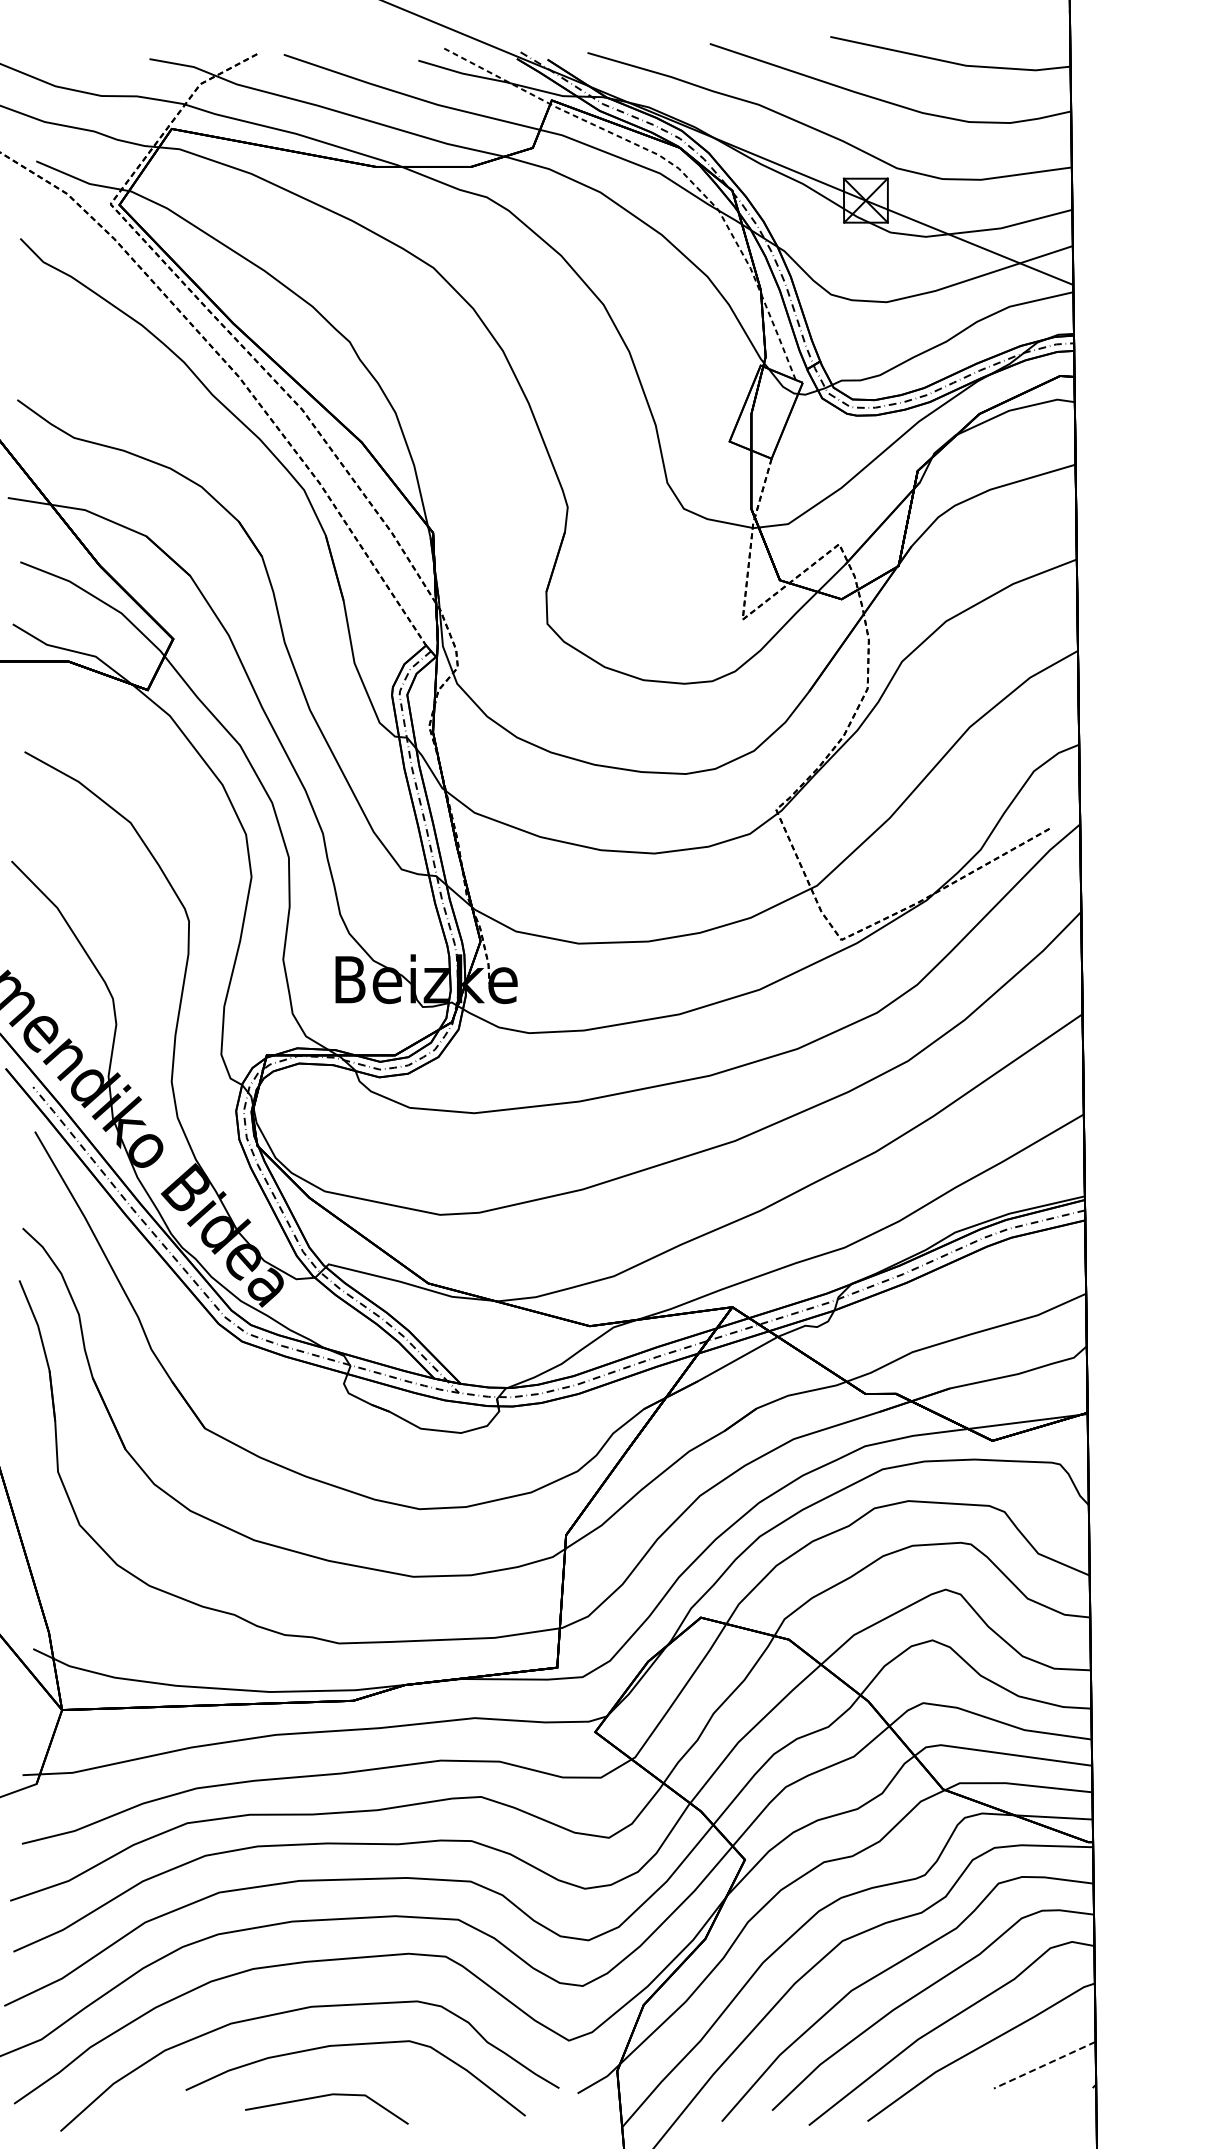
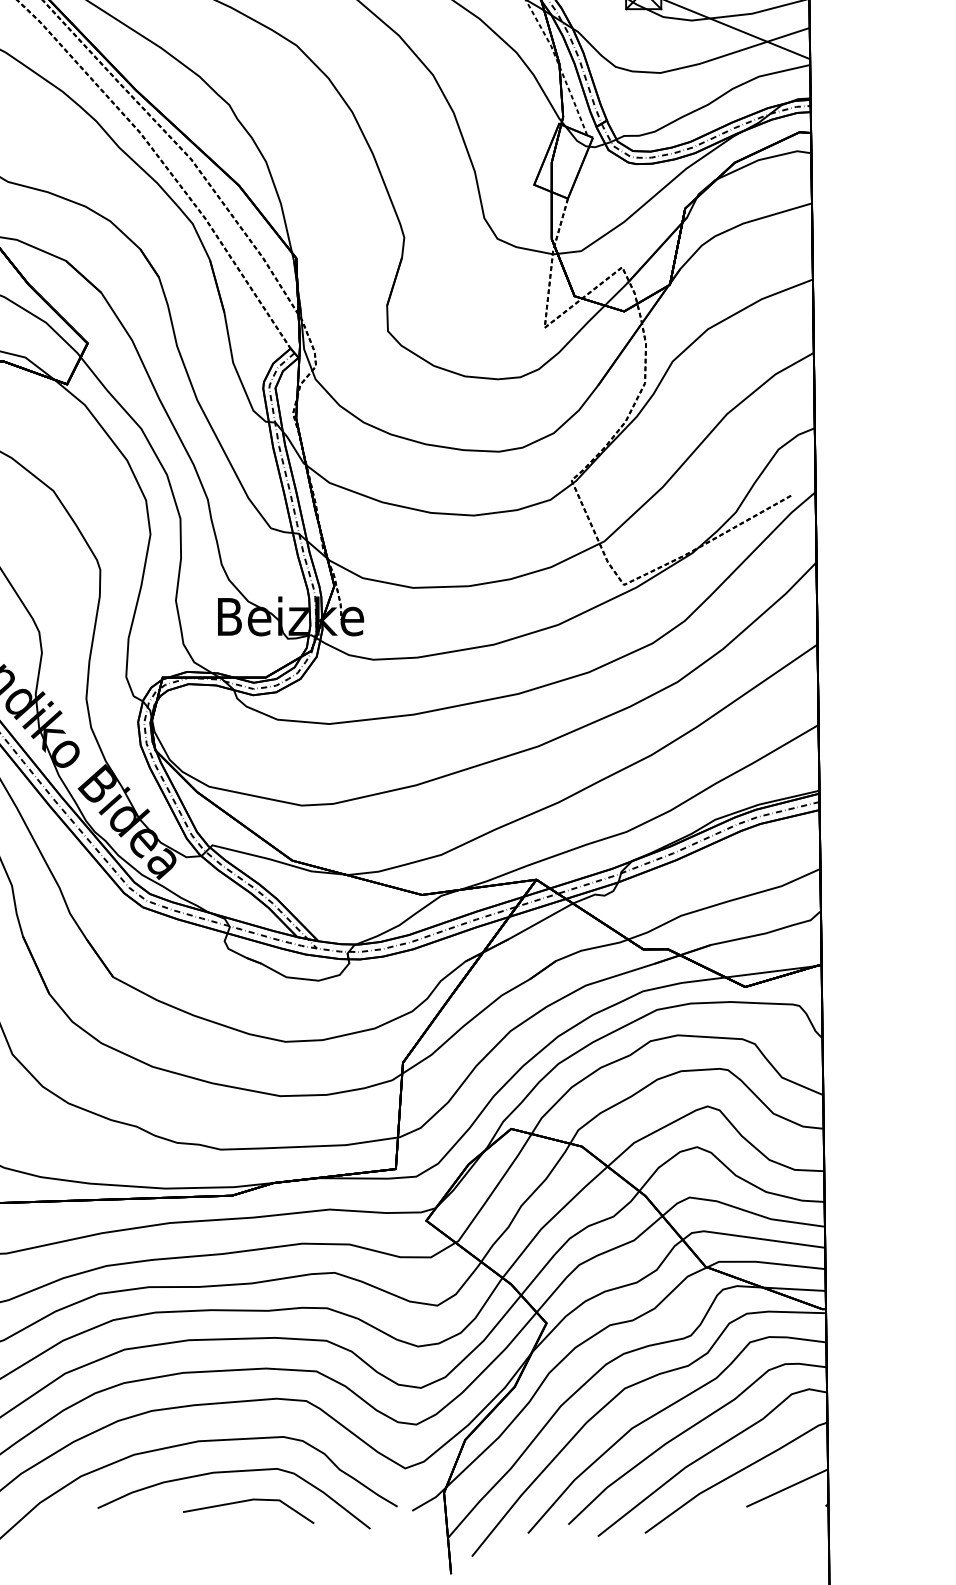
line: (1044, 2065) -> (786, 1488), dashed -> solid
line: (322, 2097) -> (245, 1502), moved

